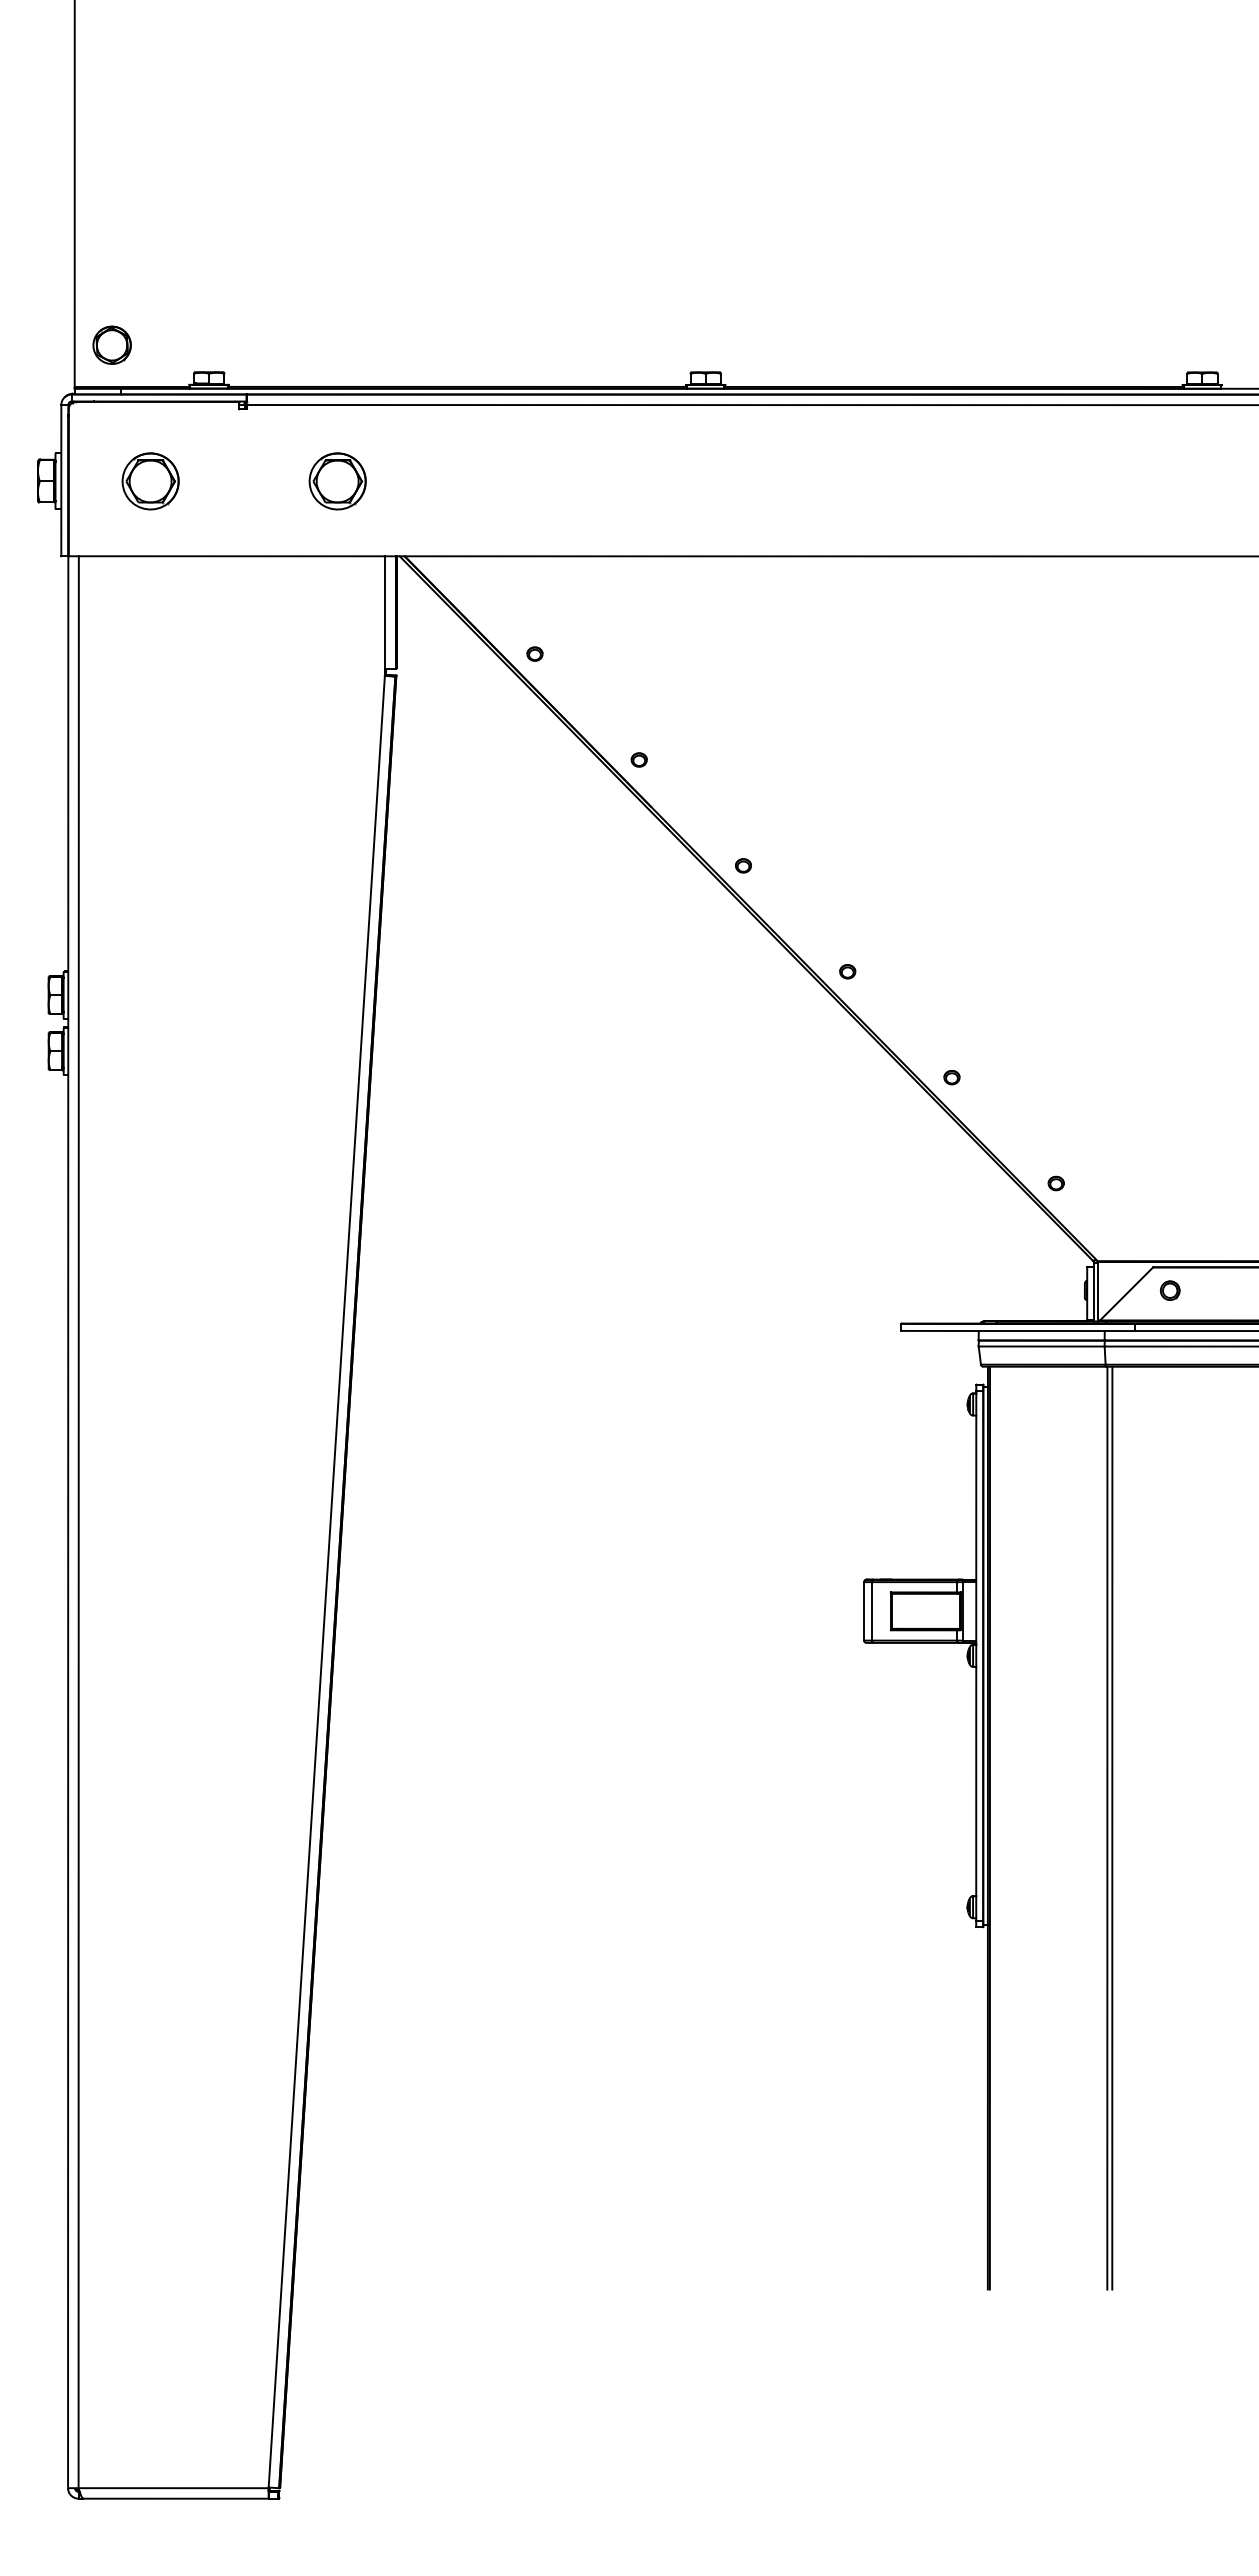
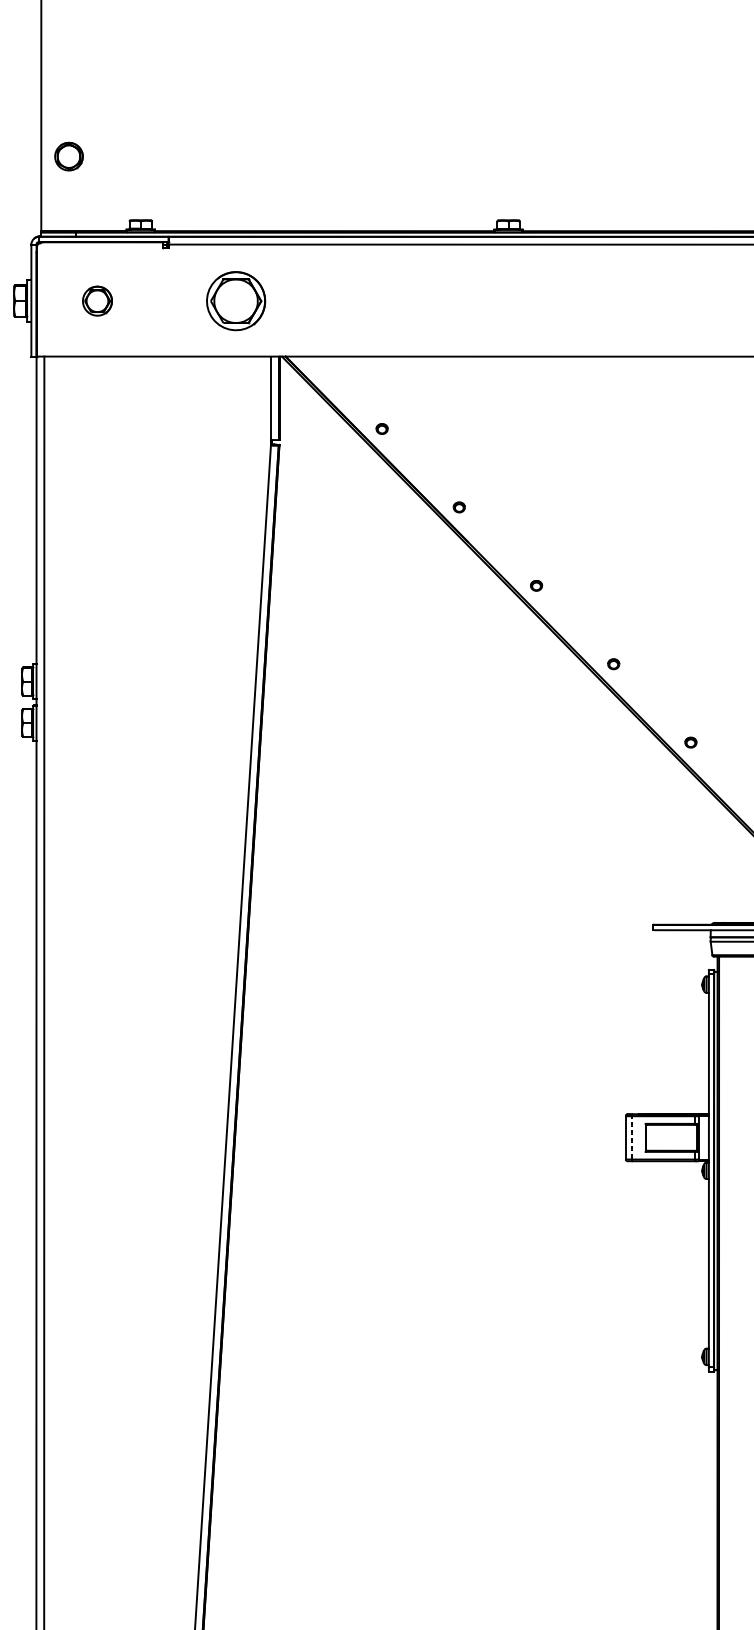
part: (111, 344) -> (68, 156), moved
part: (150, 481) -> (97, 301), size x0.7
part: (337, 481) -> (235, 301), size x1.4
line: (872, 1610) -> (632, 1137), solid -> dashed

